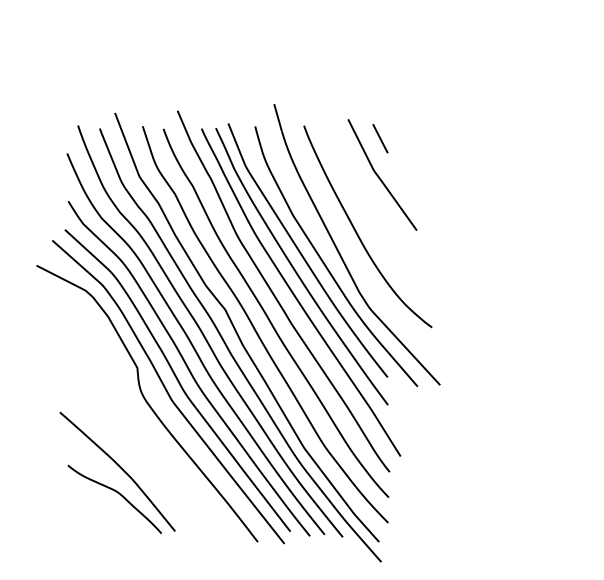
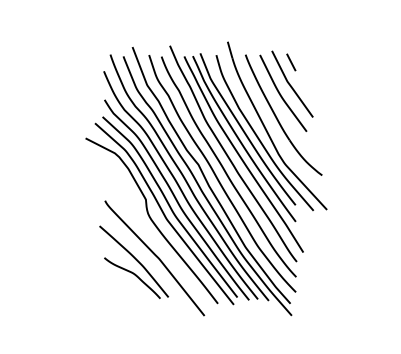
curve: (364, 192) -> (281, 94), added
curve: (153, 463) -> (155, 256), added

